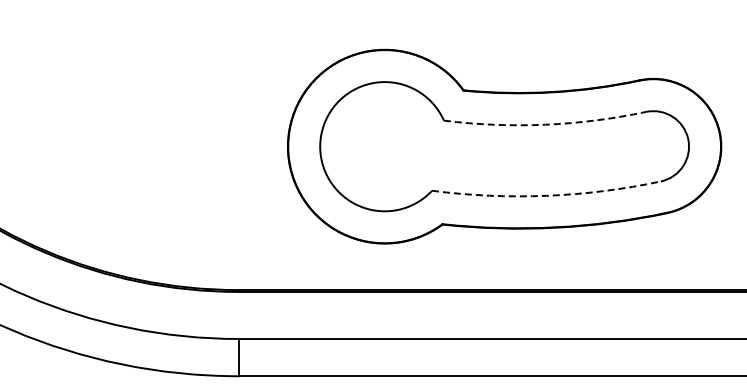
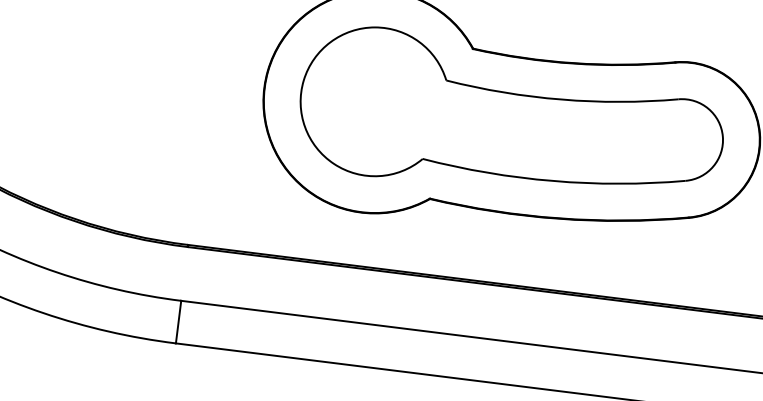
arc: (545, 124) -> (561, 99), dashed -> solid
arc: (546, 195) -> (552, 180), dashed -> solid

